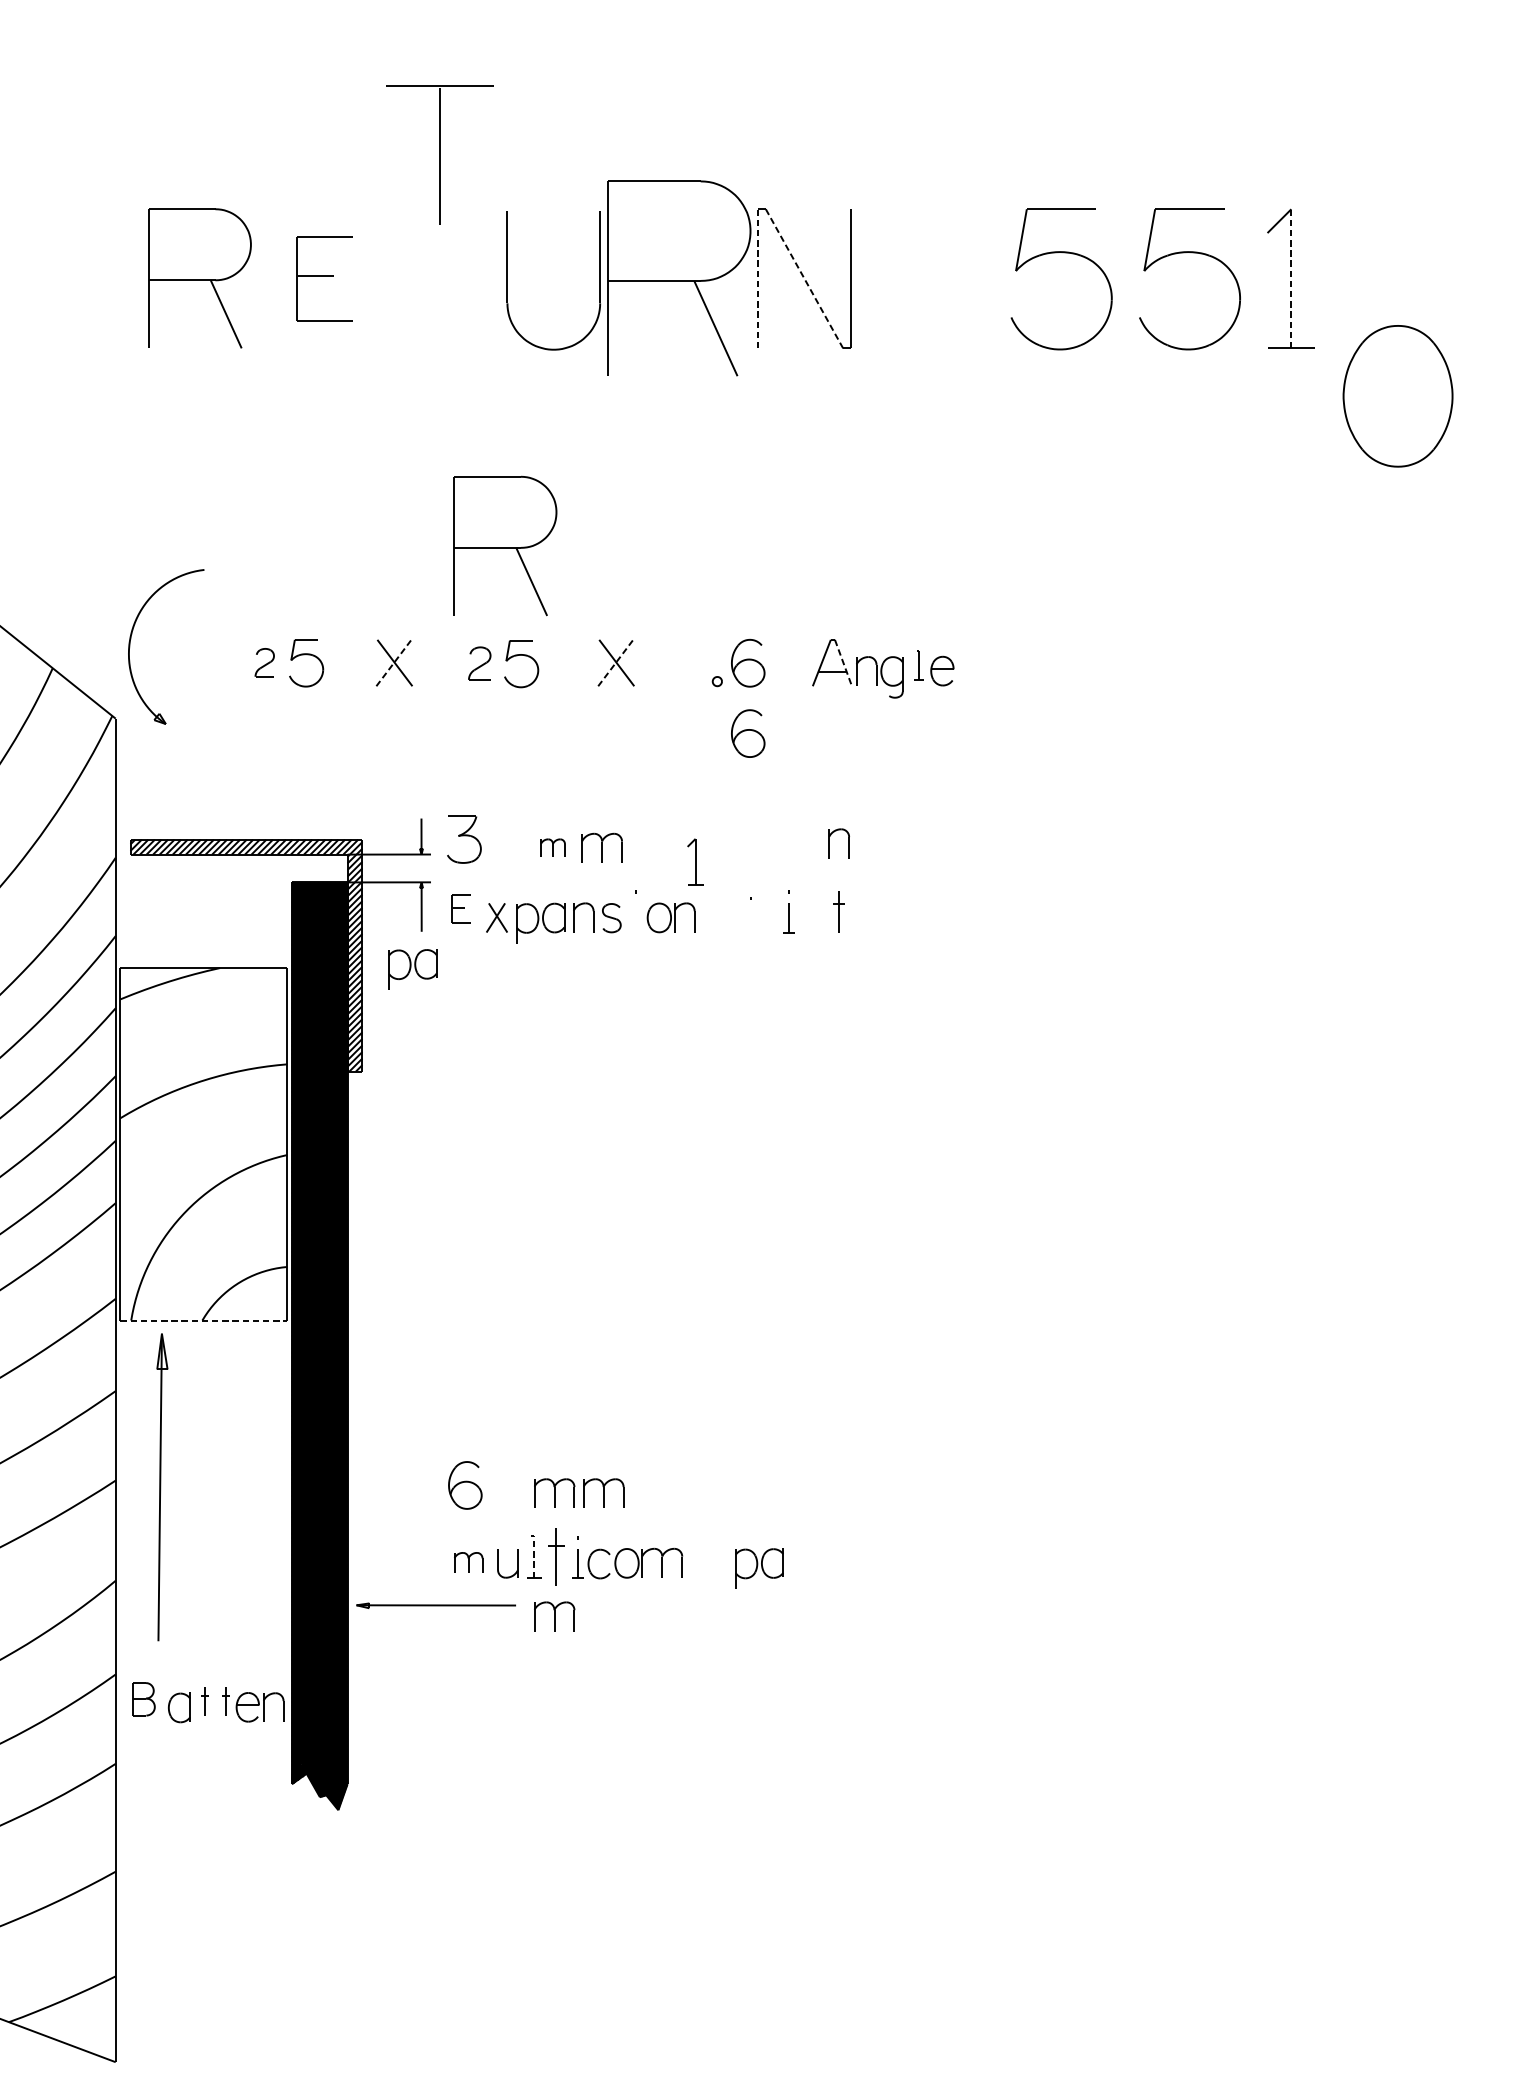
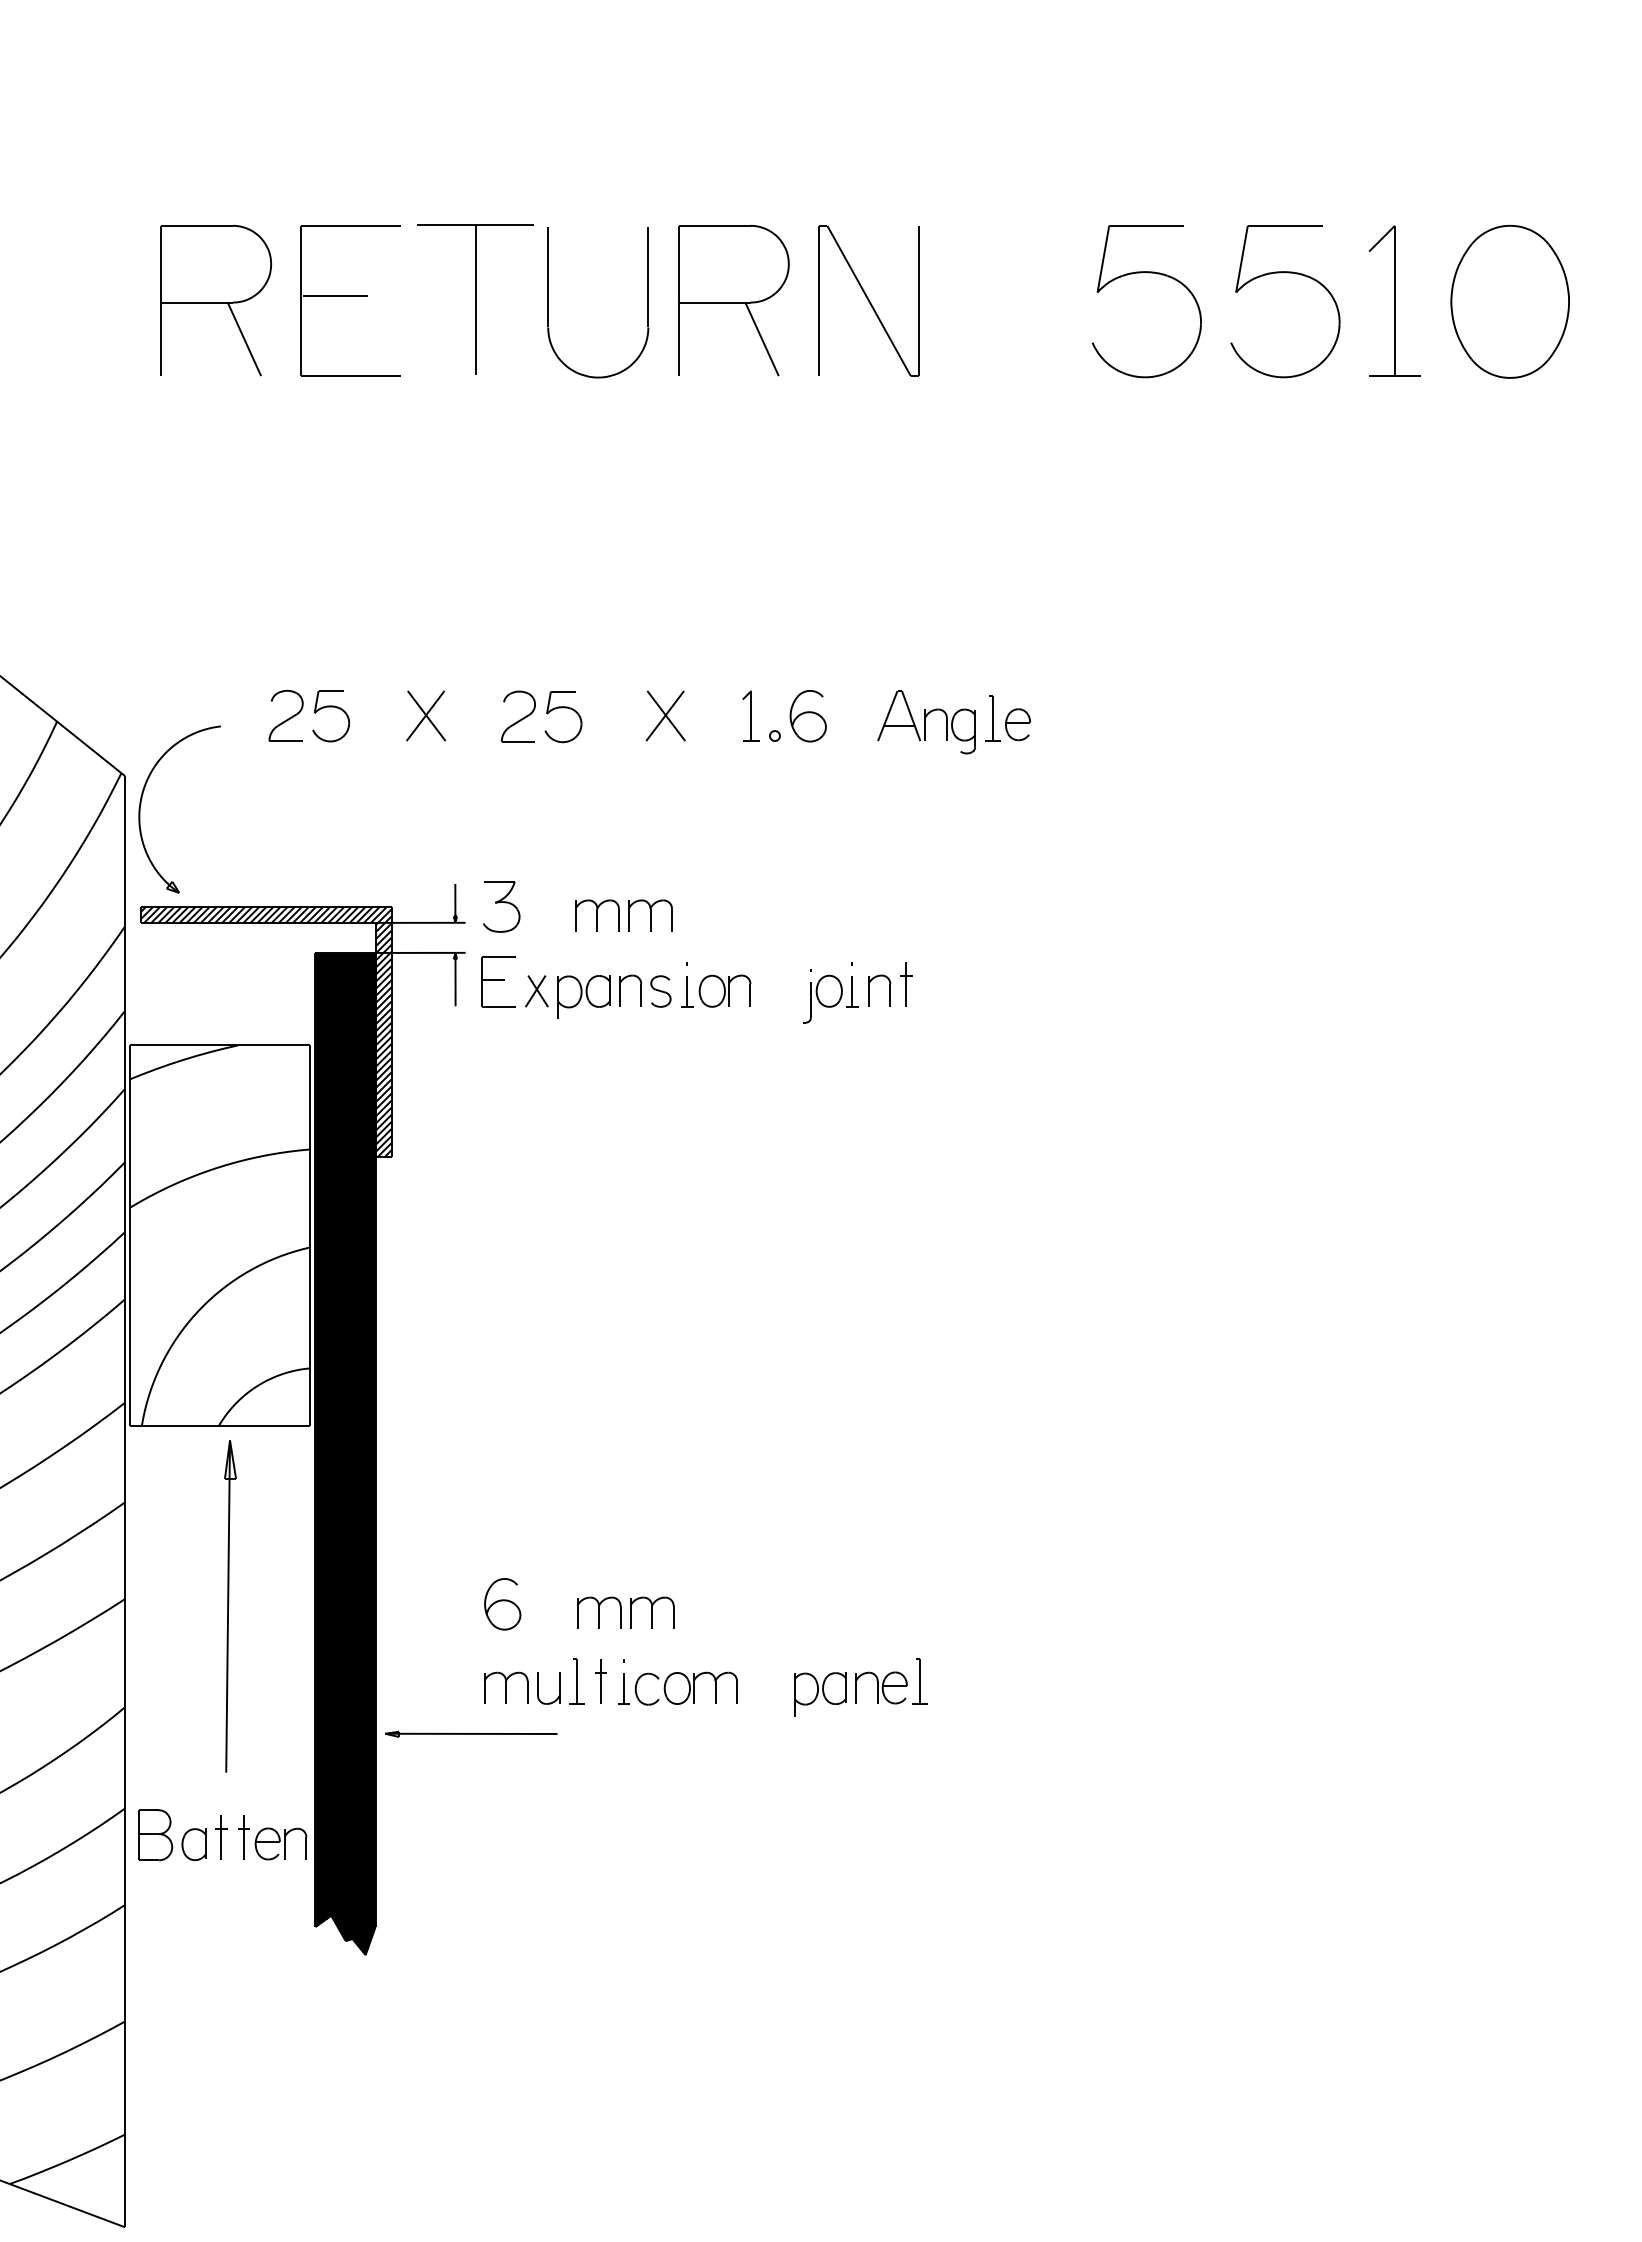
part: (440, 155) -> (475, 299), moved
part: (324, 278) -> (350, 300), size x1.67
part: (678, 278) -> (733, 300), size x0.71
line: (757, 278) -> (818, 300), dashed -> solid
line: (804, 278) -> (869, 300), dashed -> solid
line: (1290, 278) -> (1394, 300), dashed -> solid
part: (1397, 395) -> (1509, 301), moved
part: (504, 545) -> (545, 589), removed
part: (130, 642) -> (141, 804), moved
part: (264, 662) -> (285, 715), size x1.67
line: (393, 662) -> (425, 715), dashed -> solid
line: (616, 662) -> (665, 715), dashed -> solid
part: (479, 663) -> (517, 716), size x1.43
line: (843, 663) -> (911, 716), dashed -> solid
part: (918, 665) -> (992, 718), size x1.43
part: (747, 733) -> (807, 792), removed
part: (829, 843) -> (869, 990), moved
part: (553, 847) -> (597, 915), size x1.67
part: (694, 861) -> (750, 715), moved
part: (461, 908) -> (498, 981), size x1.67
part: (636, 918) -> (687, 991), added
part: (761, 924) -> (822, 998), added
part: (412, 969) -> (445, 1046), removed
line: (204, 1320) -> (220, 1426), dashed -> solid
part: (162, 1487) -> (230, 1606), moved
line: (534, 1556) -> (577, 1681), dashed -> solid
part: (555, 1556) -> (600, 1681), size x0.71
part: (825, 1556) -> (891, 1681), added
part: (468, 1562) -> (506, 1687), size x1.43
part: (554, 1616) -> (599, 1745), removed
part: (143, 1699) -> (155, 1835), size x1.43
part: (204, 1701) -> (221, 1837), size x1.43
part: (225, 1701) -> (243, 1837), size x1.43

